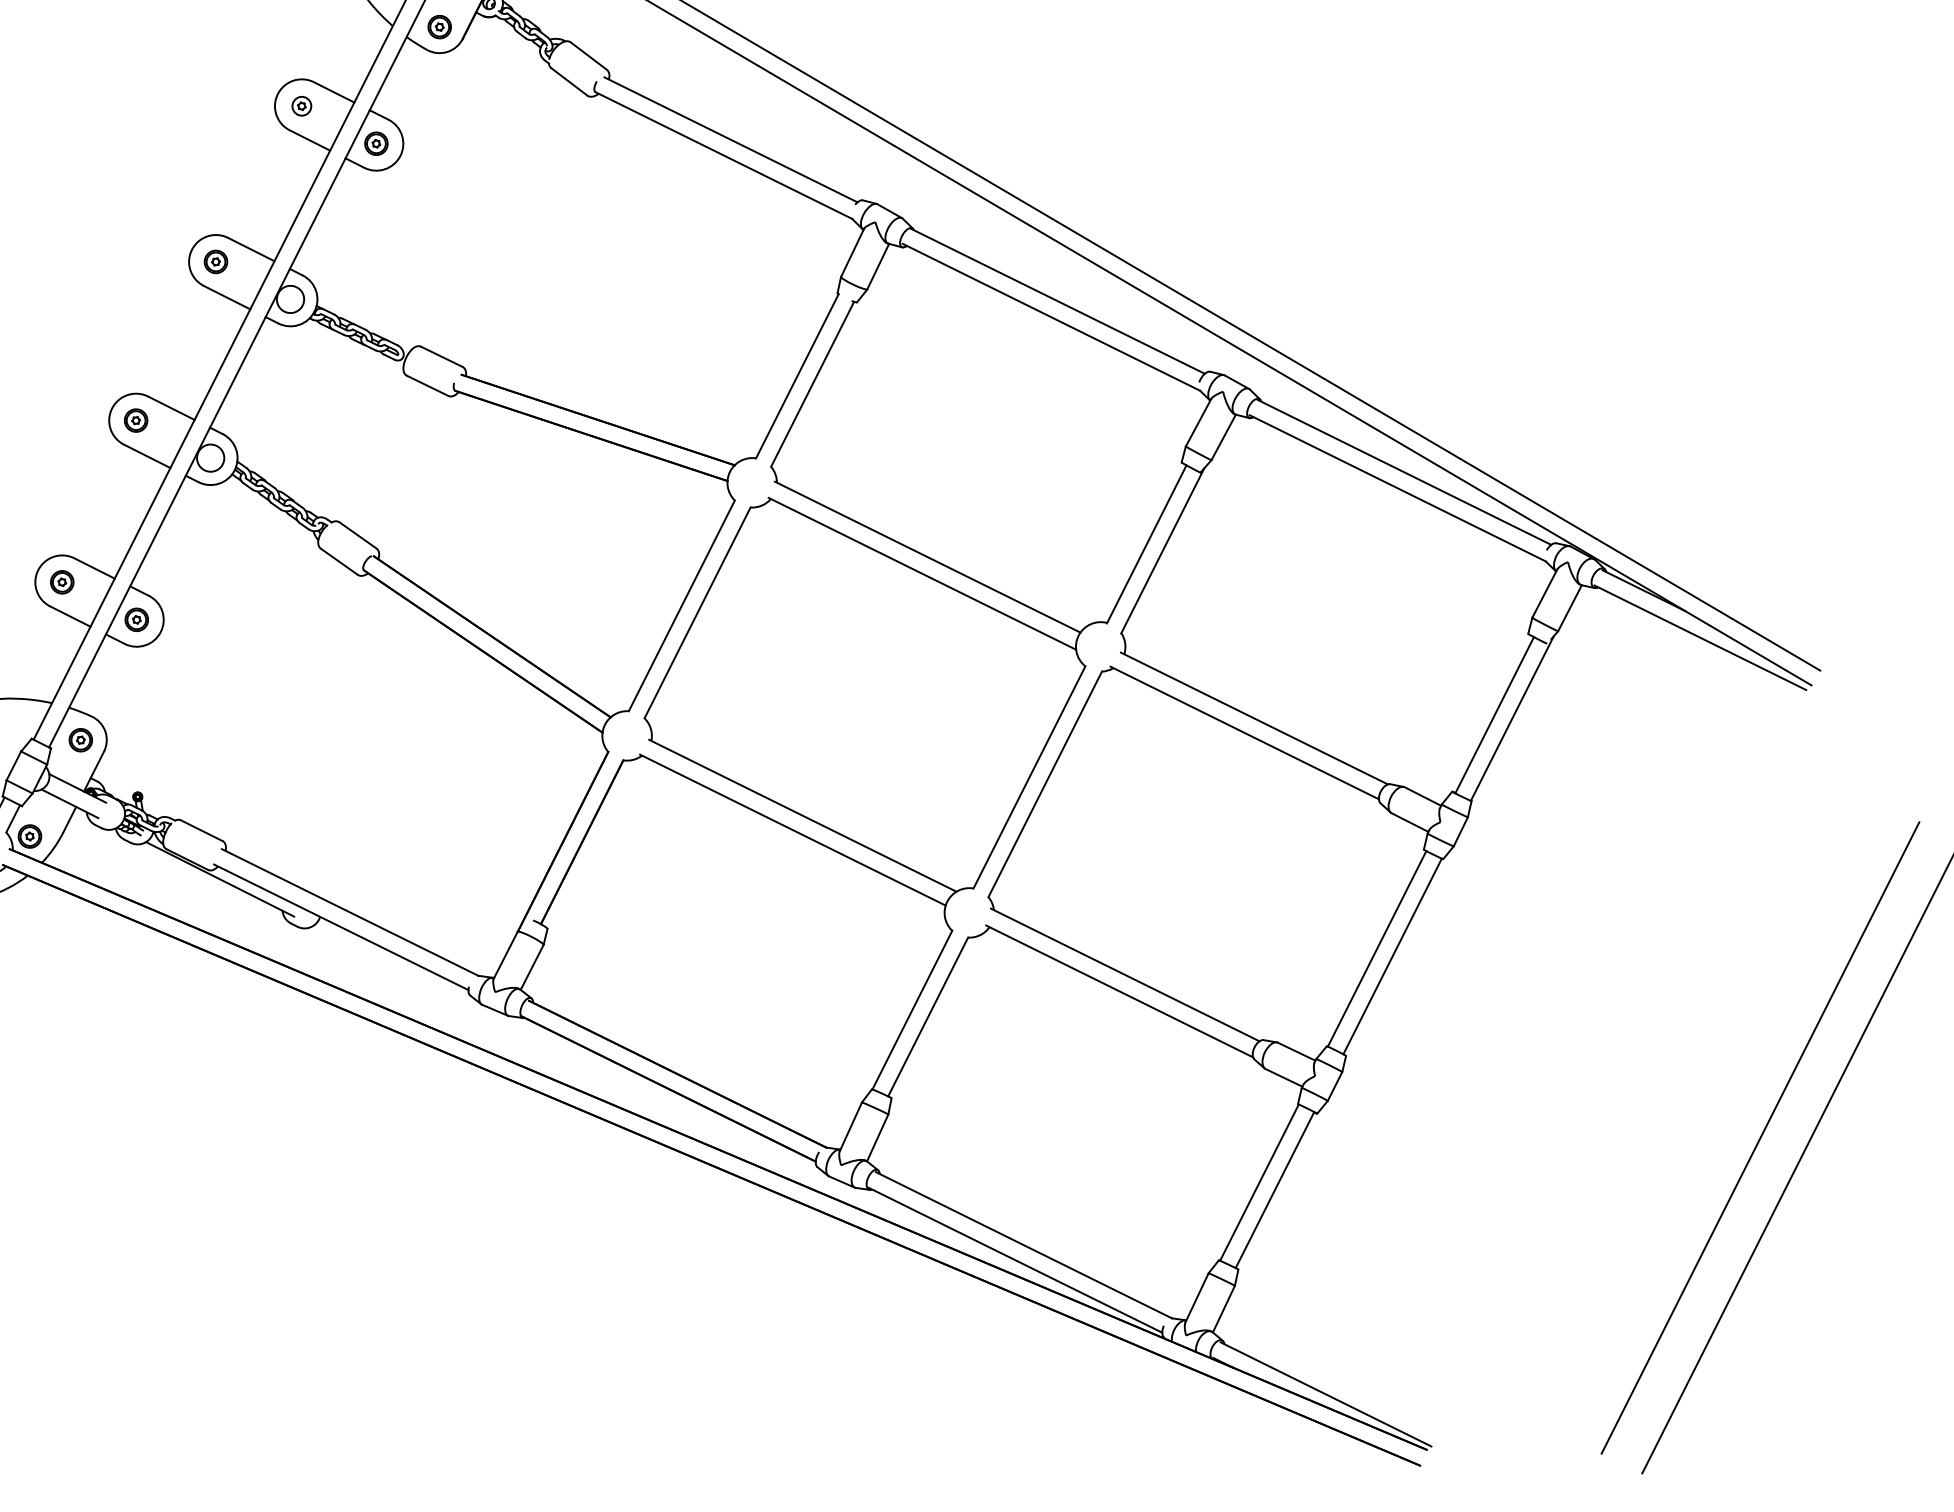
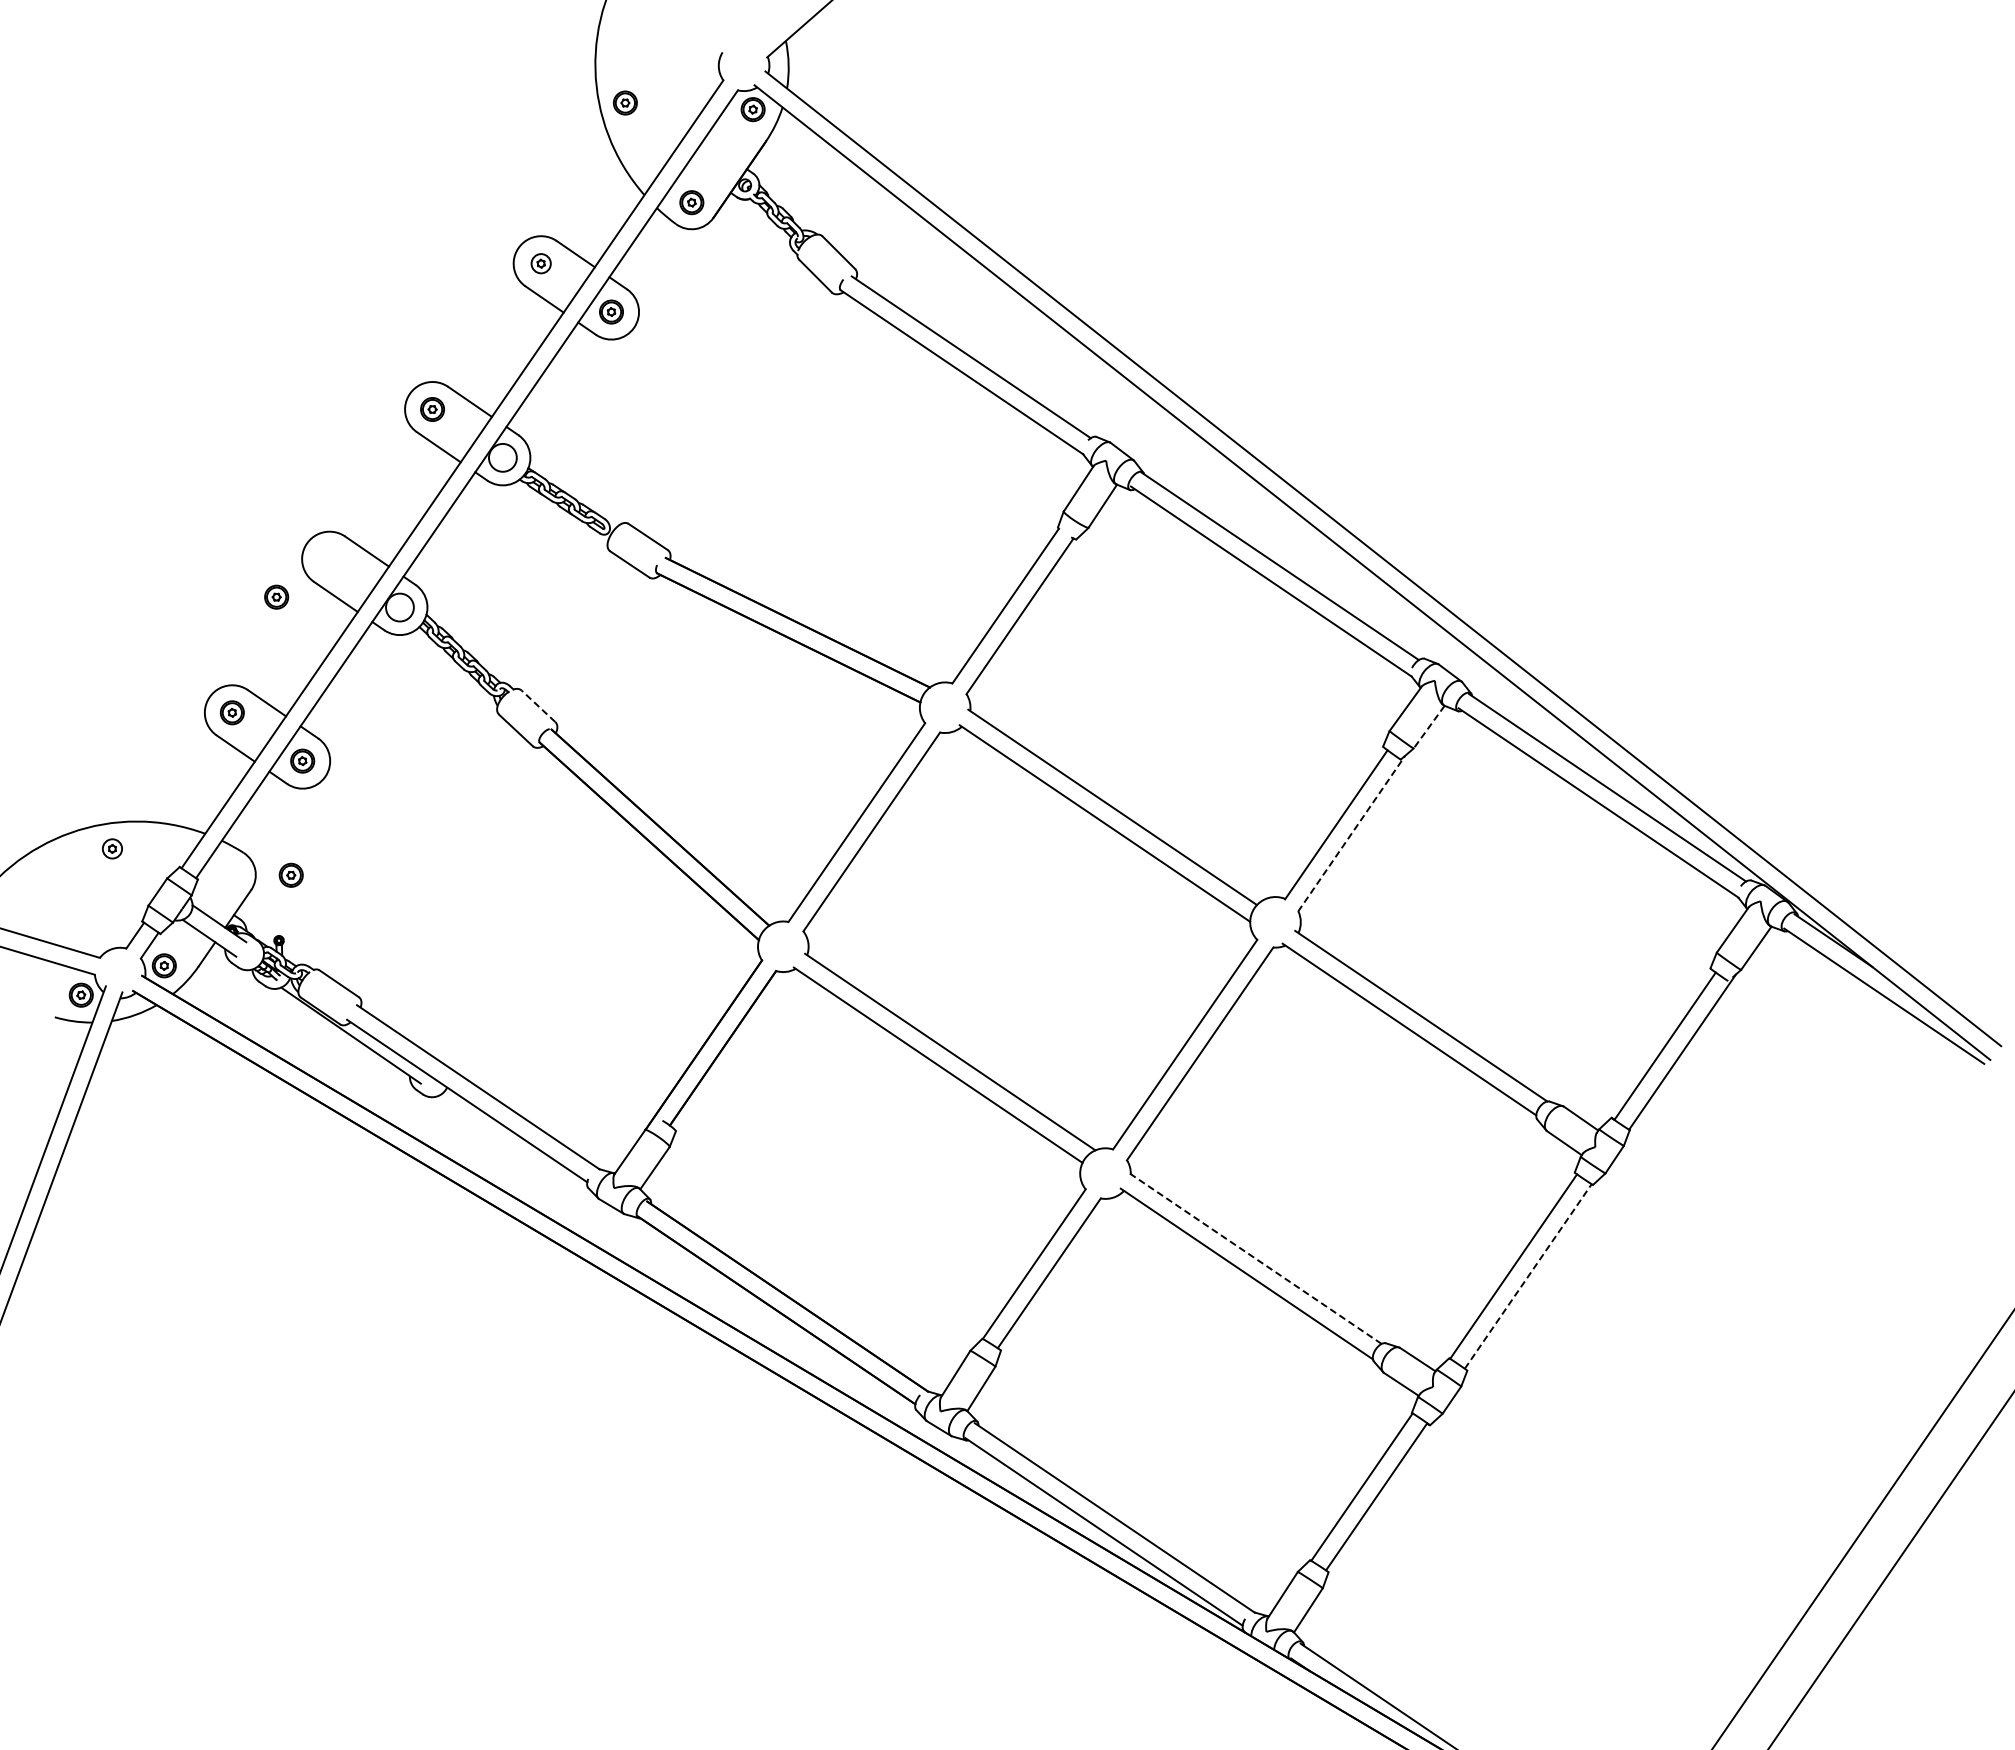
part: (135, 419) -> (276, 596), moved
line: (1223, 437) -> (1428, 727), solid -> dashed
line: (357, 534) -> (538, 705), solid -> dashed
line: (1162, 550) -> (1351, 833), solid -> dashed
part: (79, 739) -> (290, 874), moved
line: (1392, 956) -> (1528, 1276), solid -> dashed
line: (1124, 974) -> (1254, 1257), solid -> dashed

